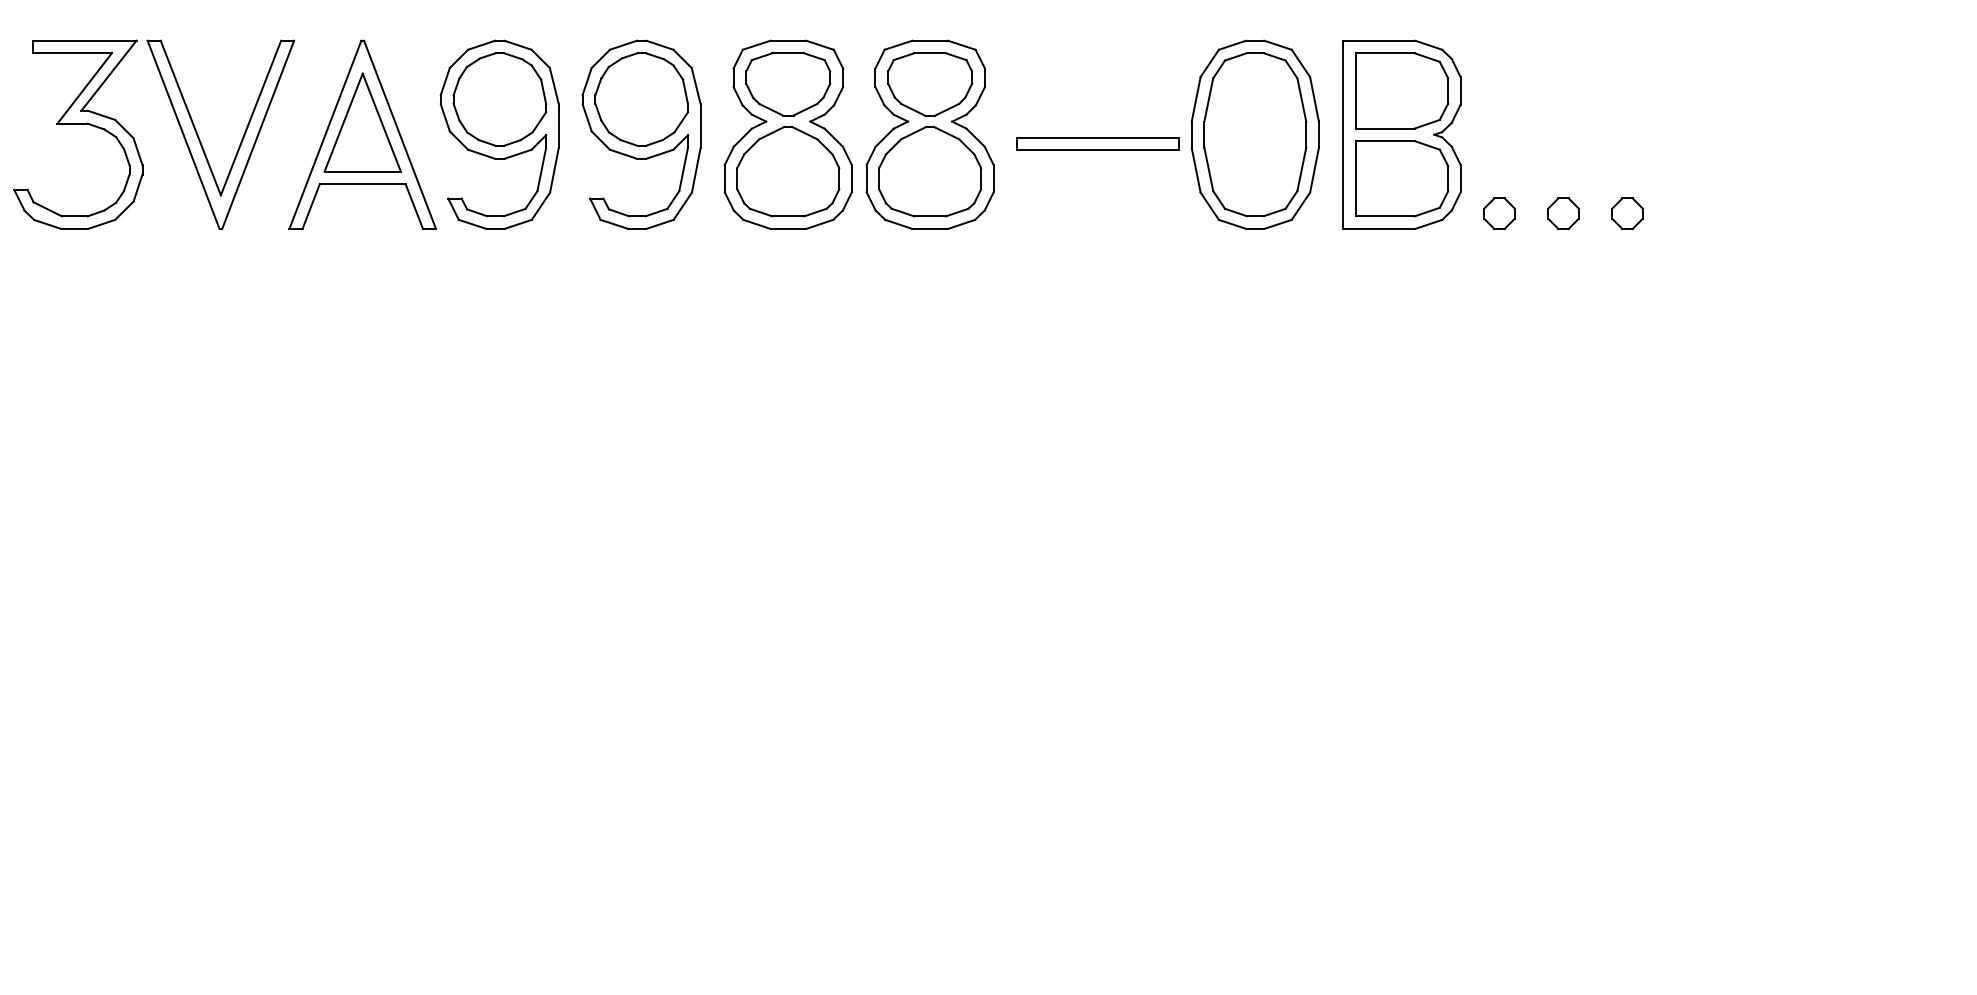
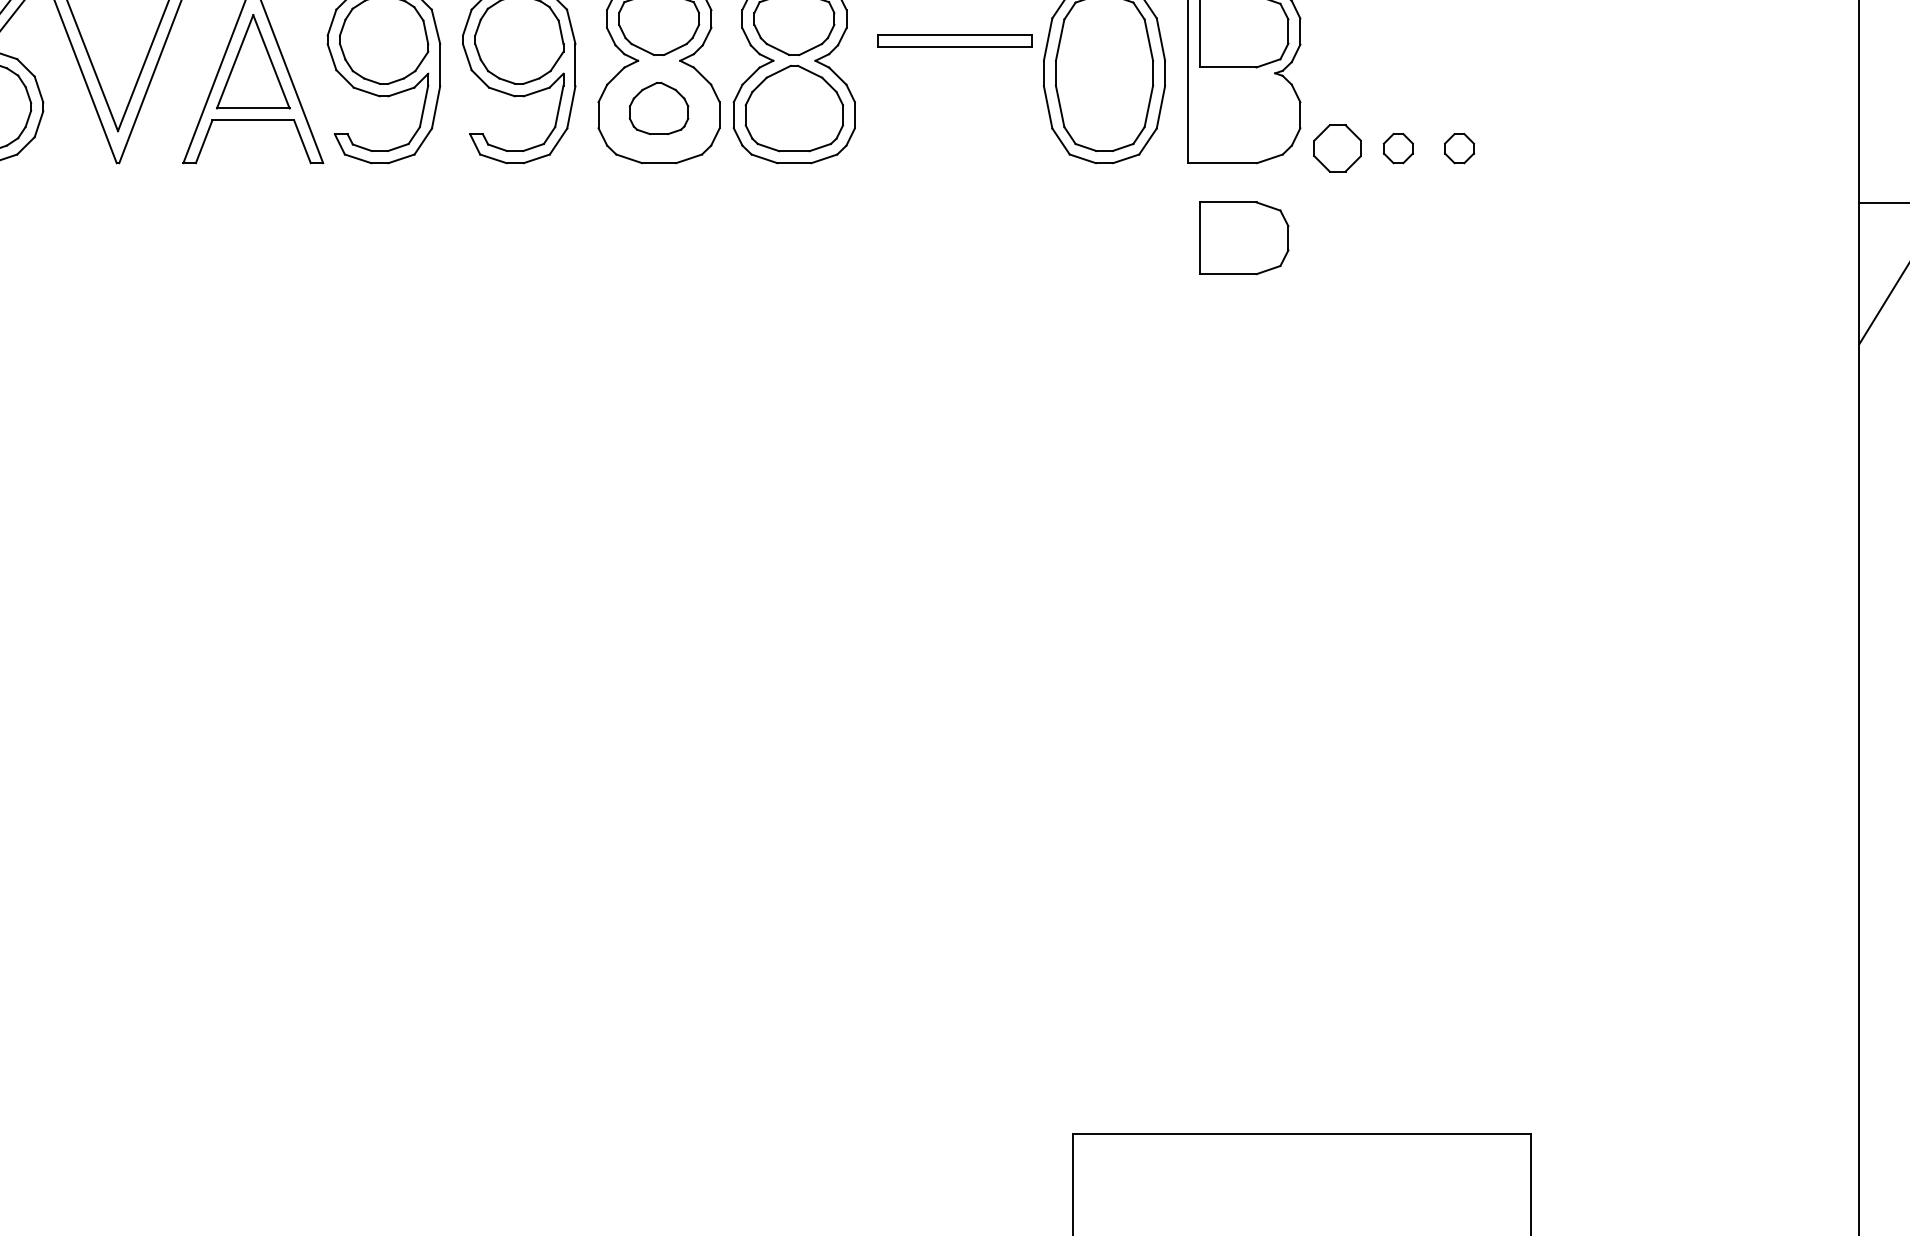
part: (1098, 143) -> (954, 40), moved
part: (787, 171) -> (658, 108), size x0.6
part: (1402, 178) -> (1244, 238), moved
part: (1498, 213) -> (1336, 148), size x1.6

